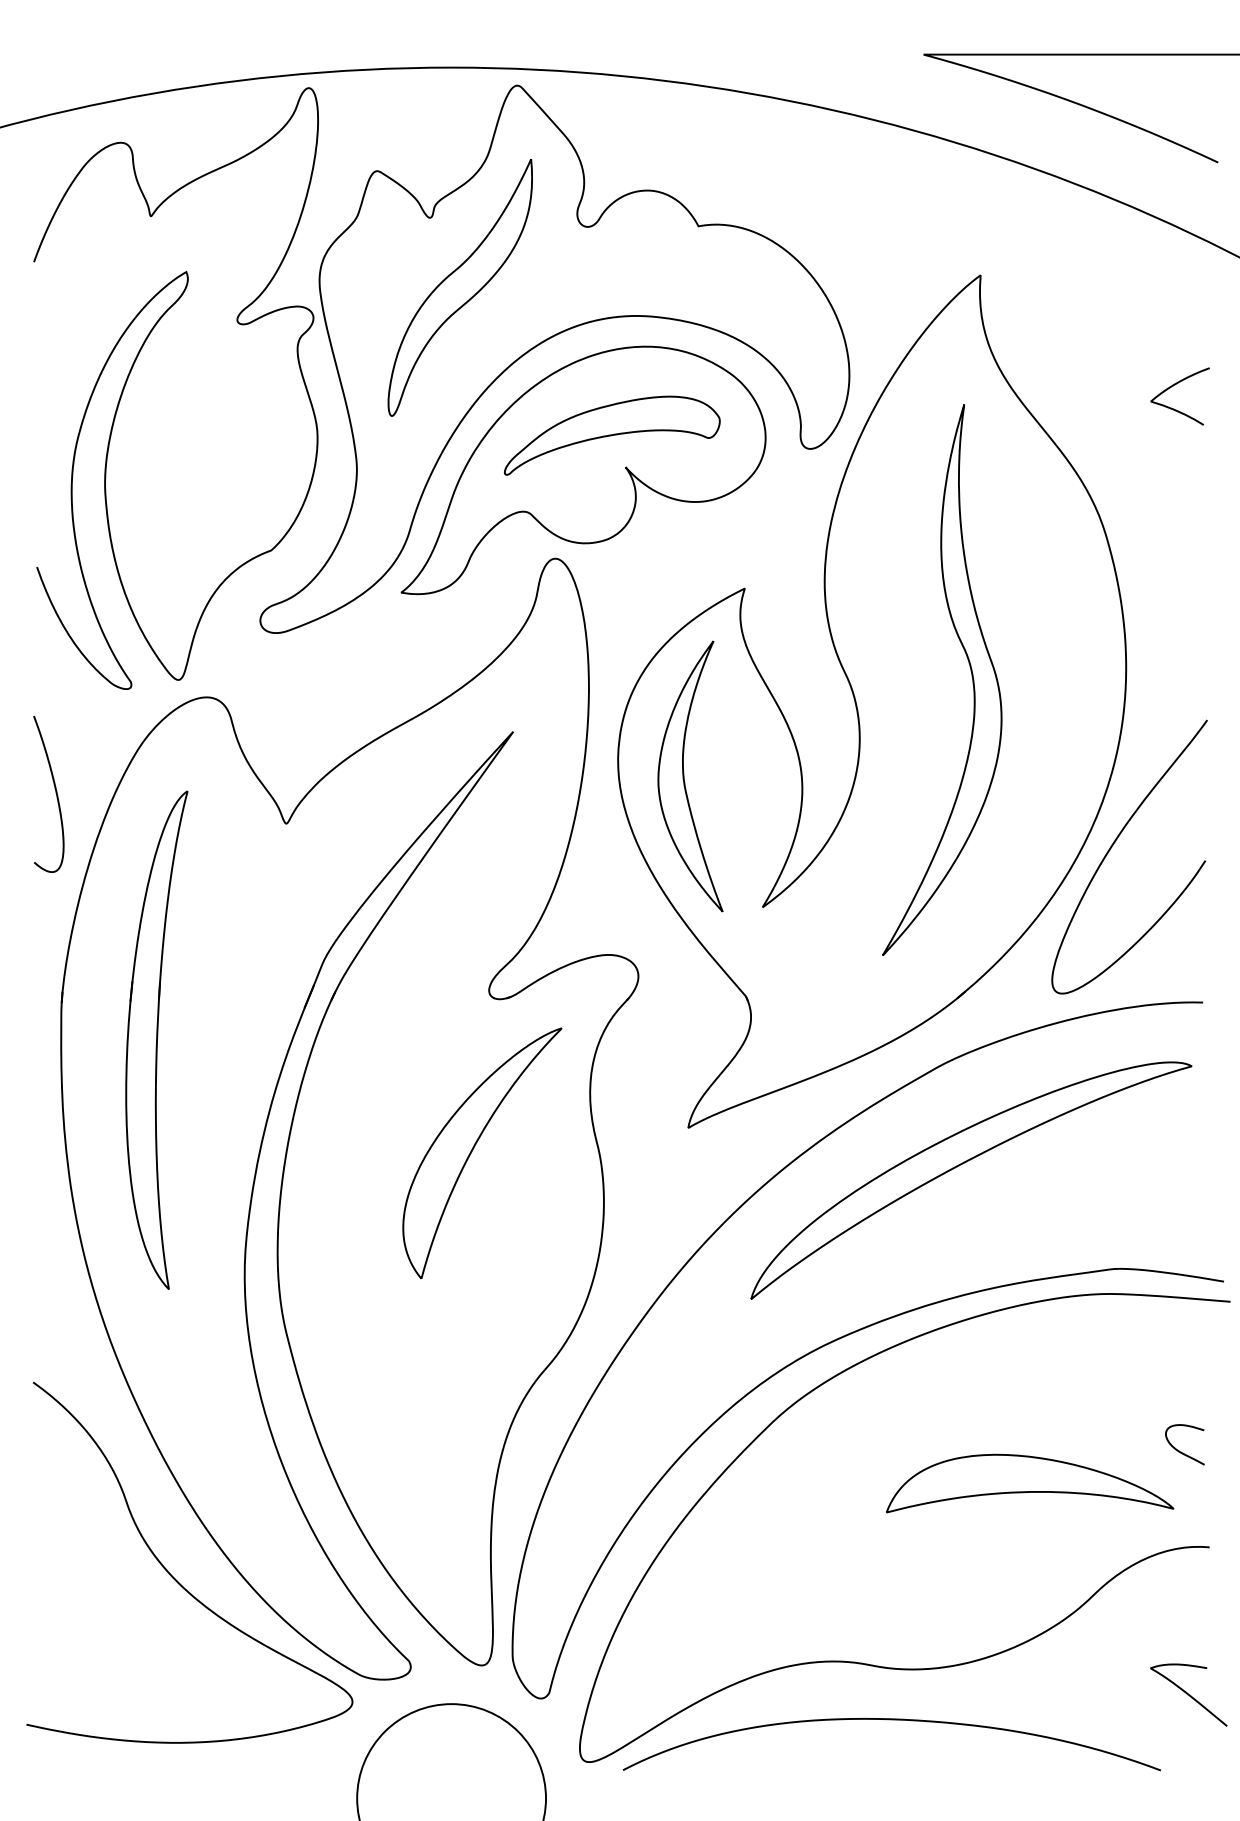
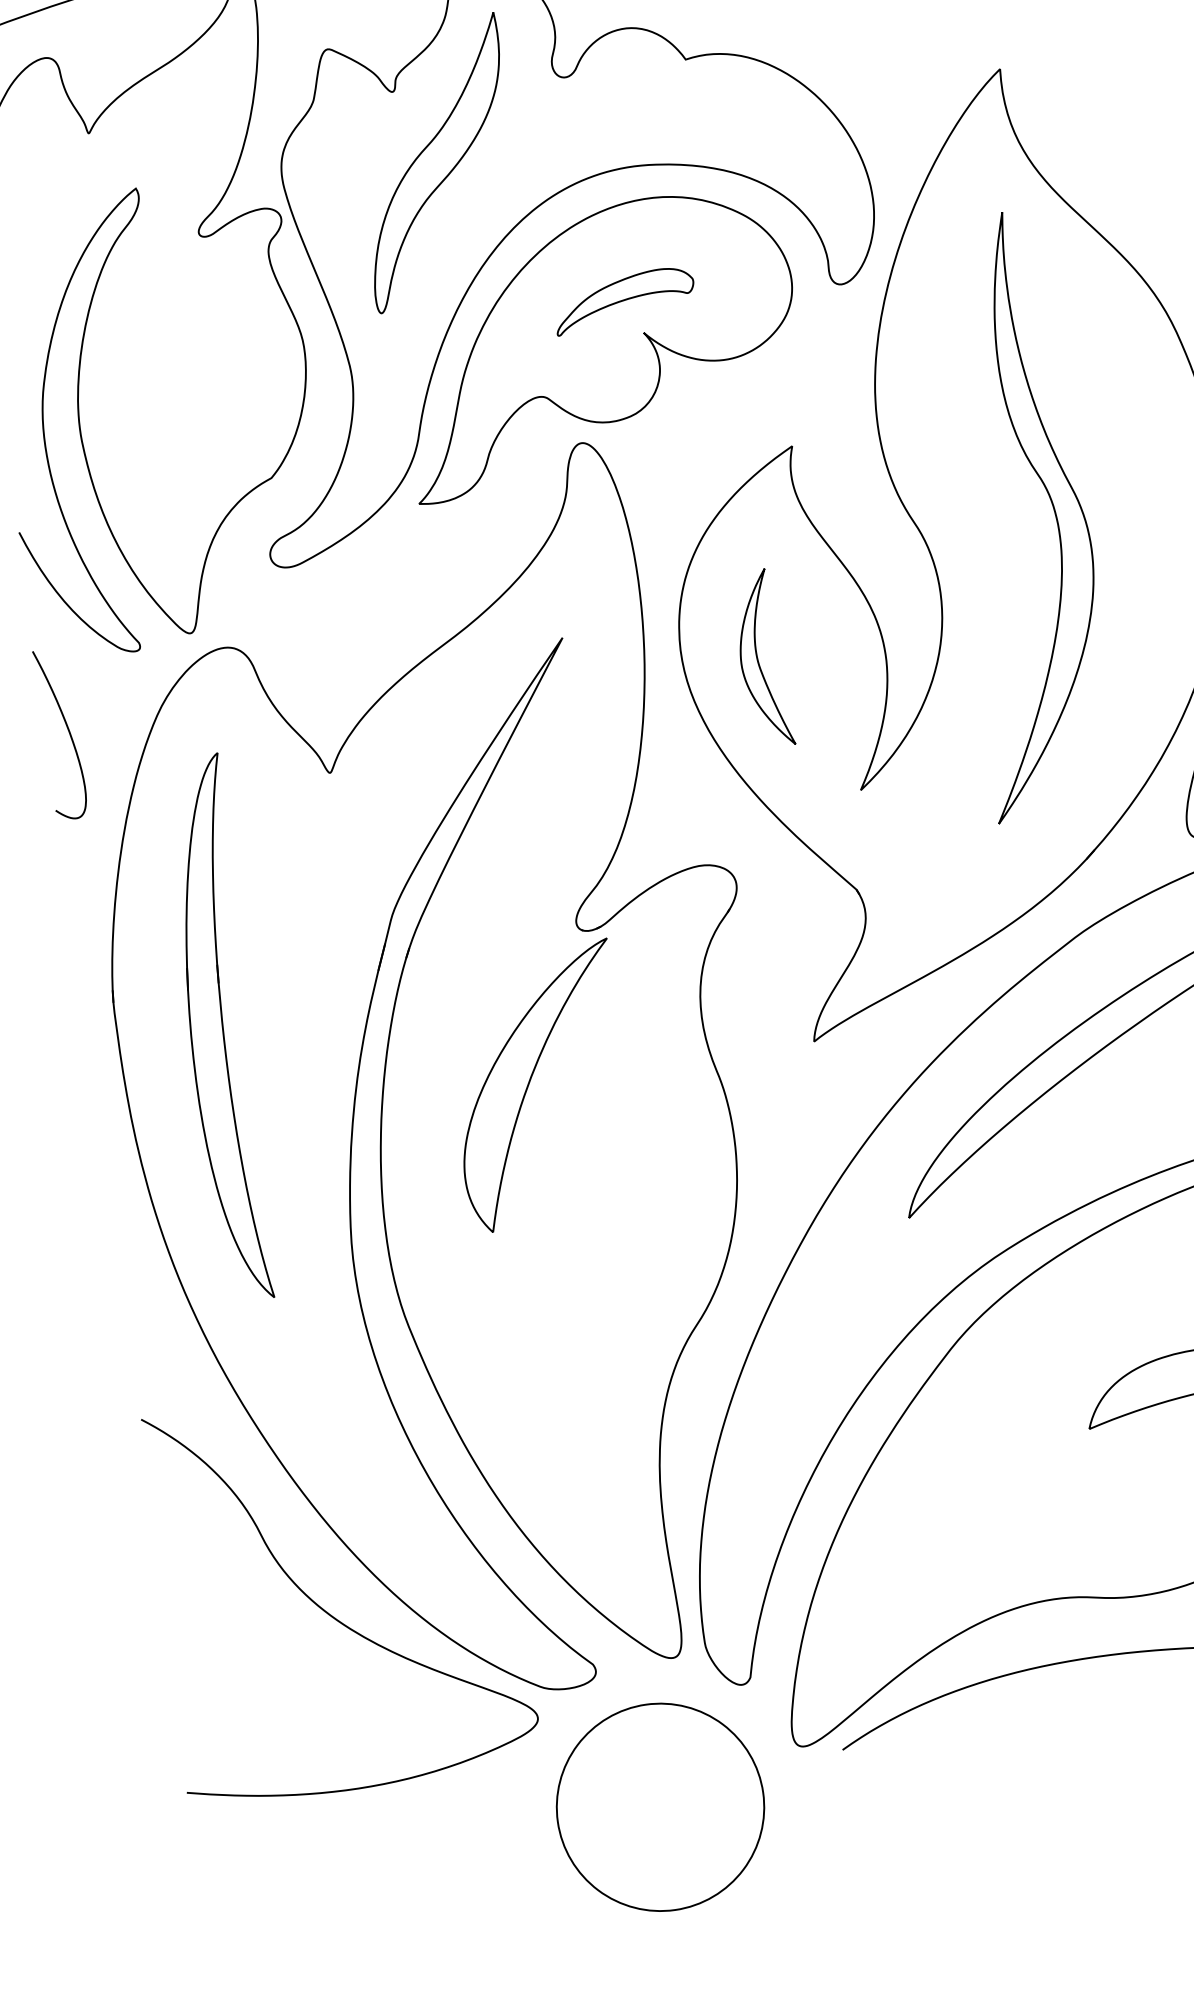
part: (612, 435) -> (624, 300), size x0.6
part: (690, 776) -> (762, 659), size x0.6
curve: (55, 793) -> (68, 732), moved
part: (474, 1148) -> (530, 1082), moved

